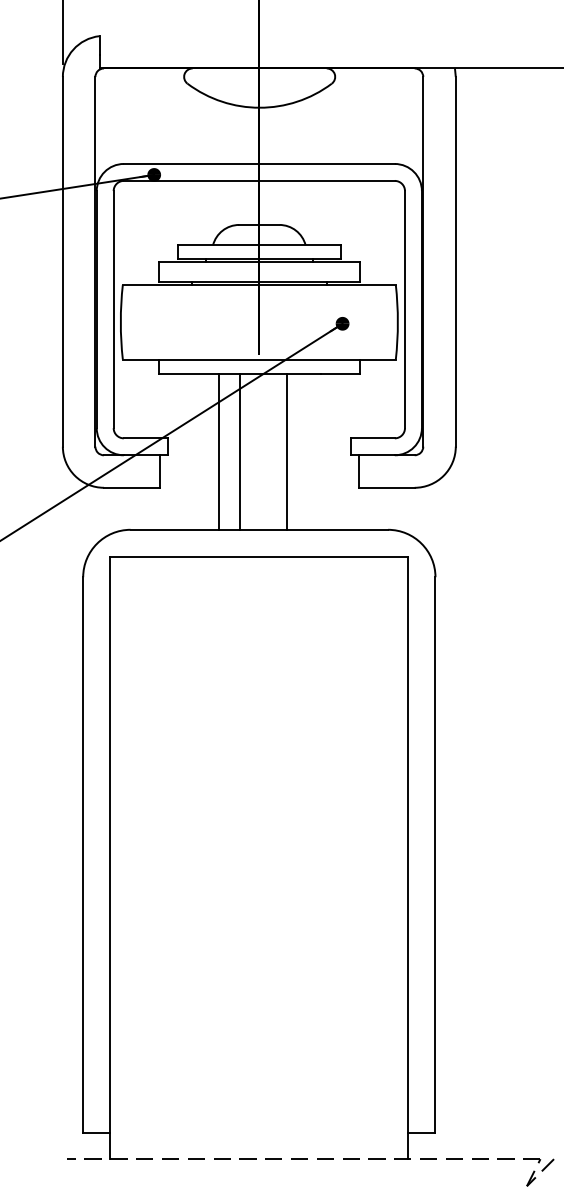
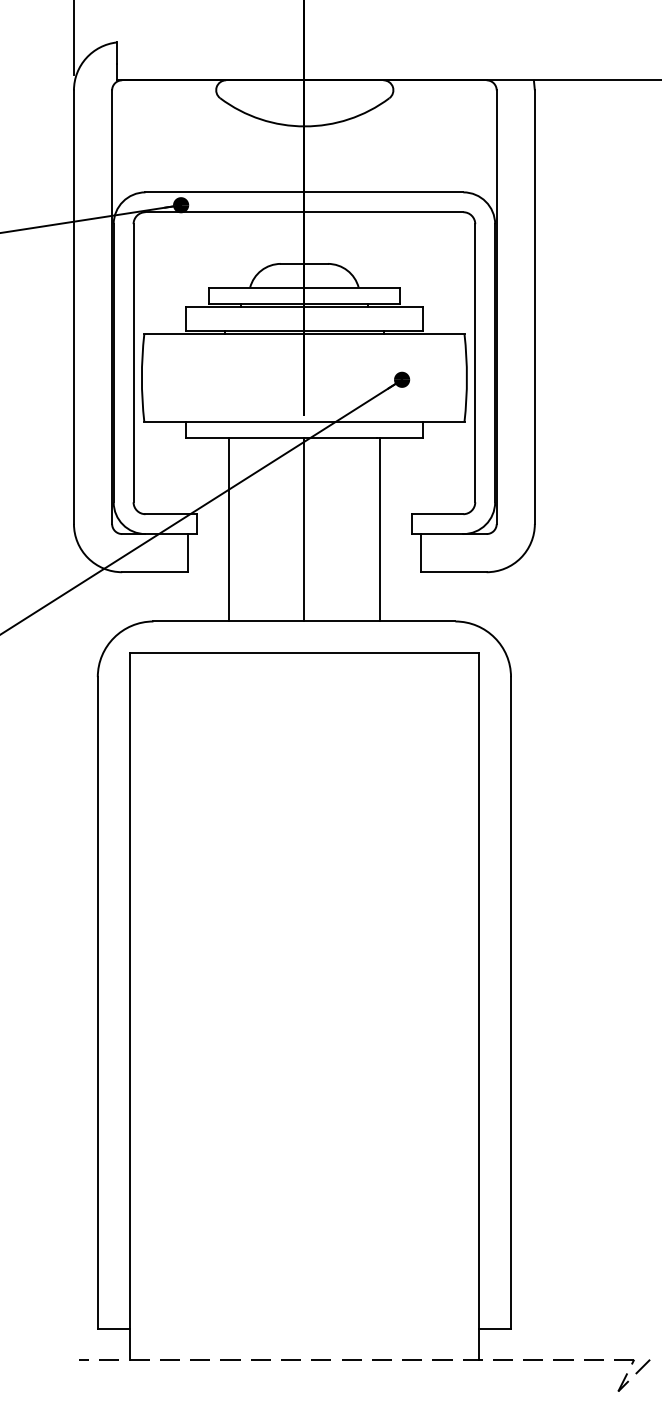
line: (218, 451) -> (228, 529), moved
line: (240, 451) -> (304, 529), moved
line: (286, 451) -> (379, 529), moved

